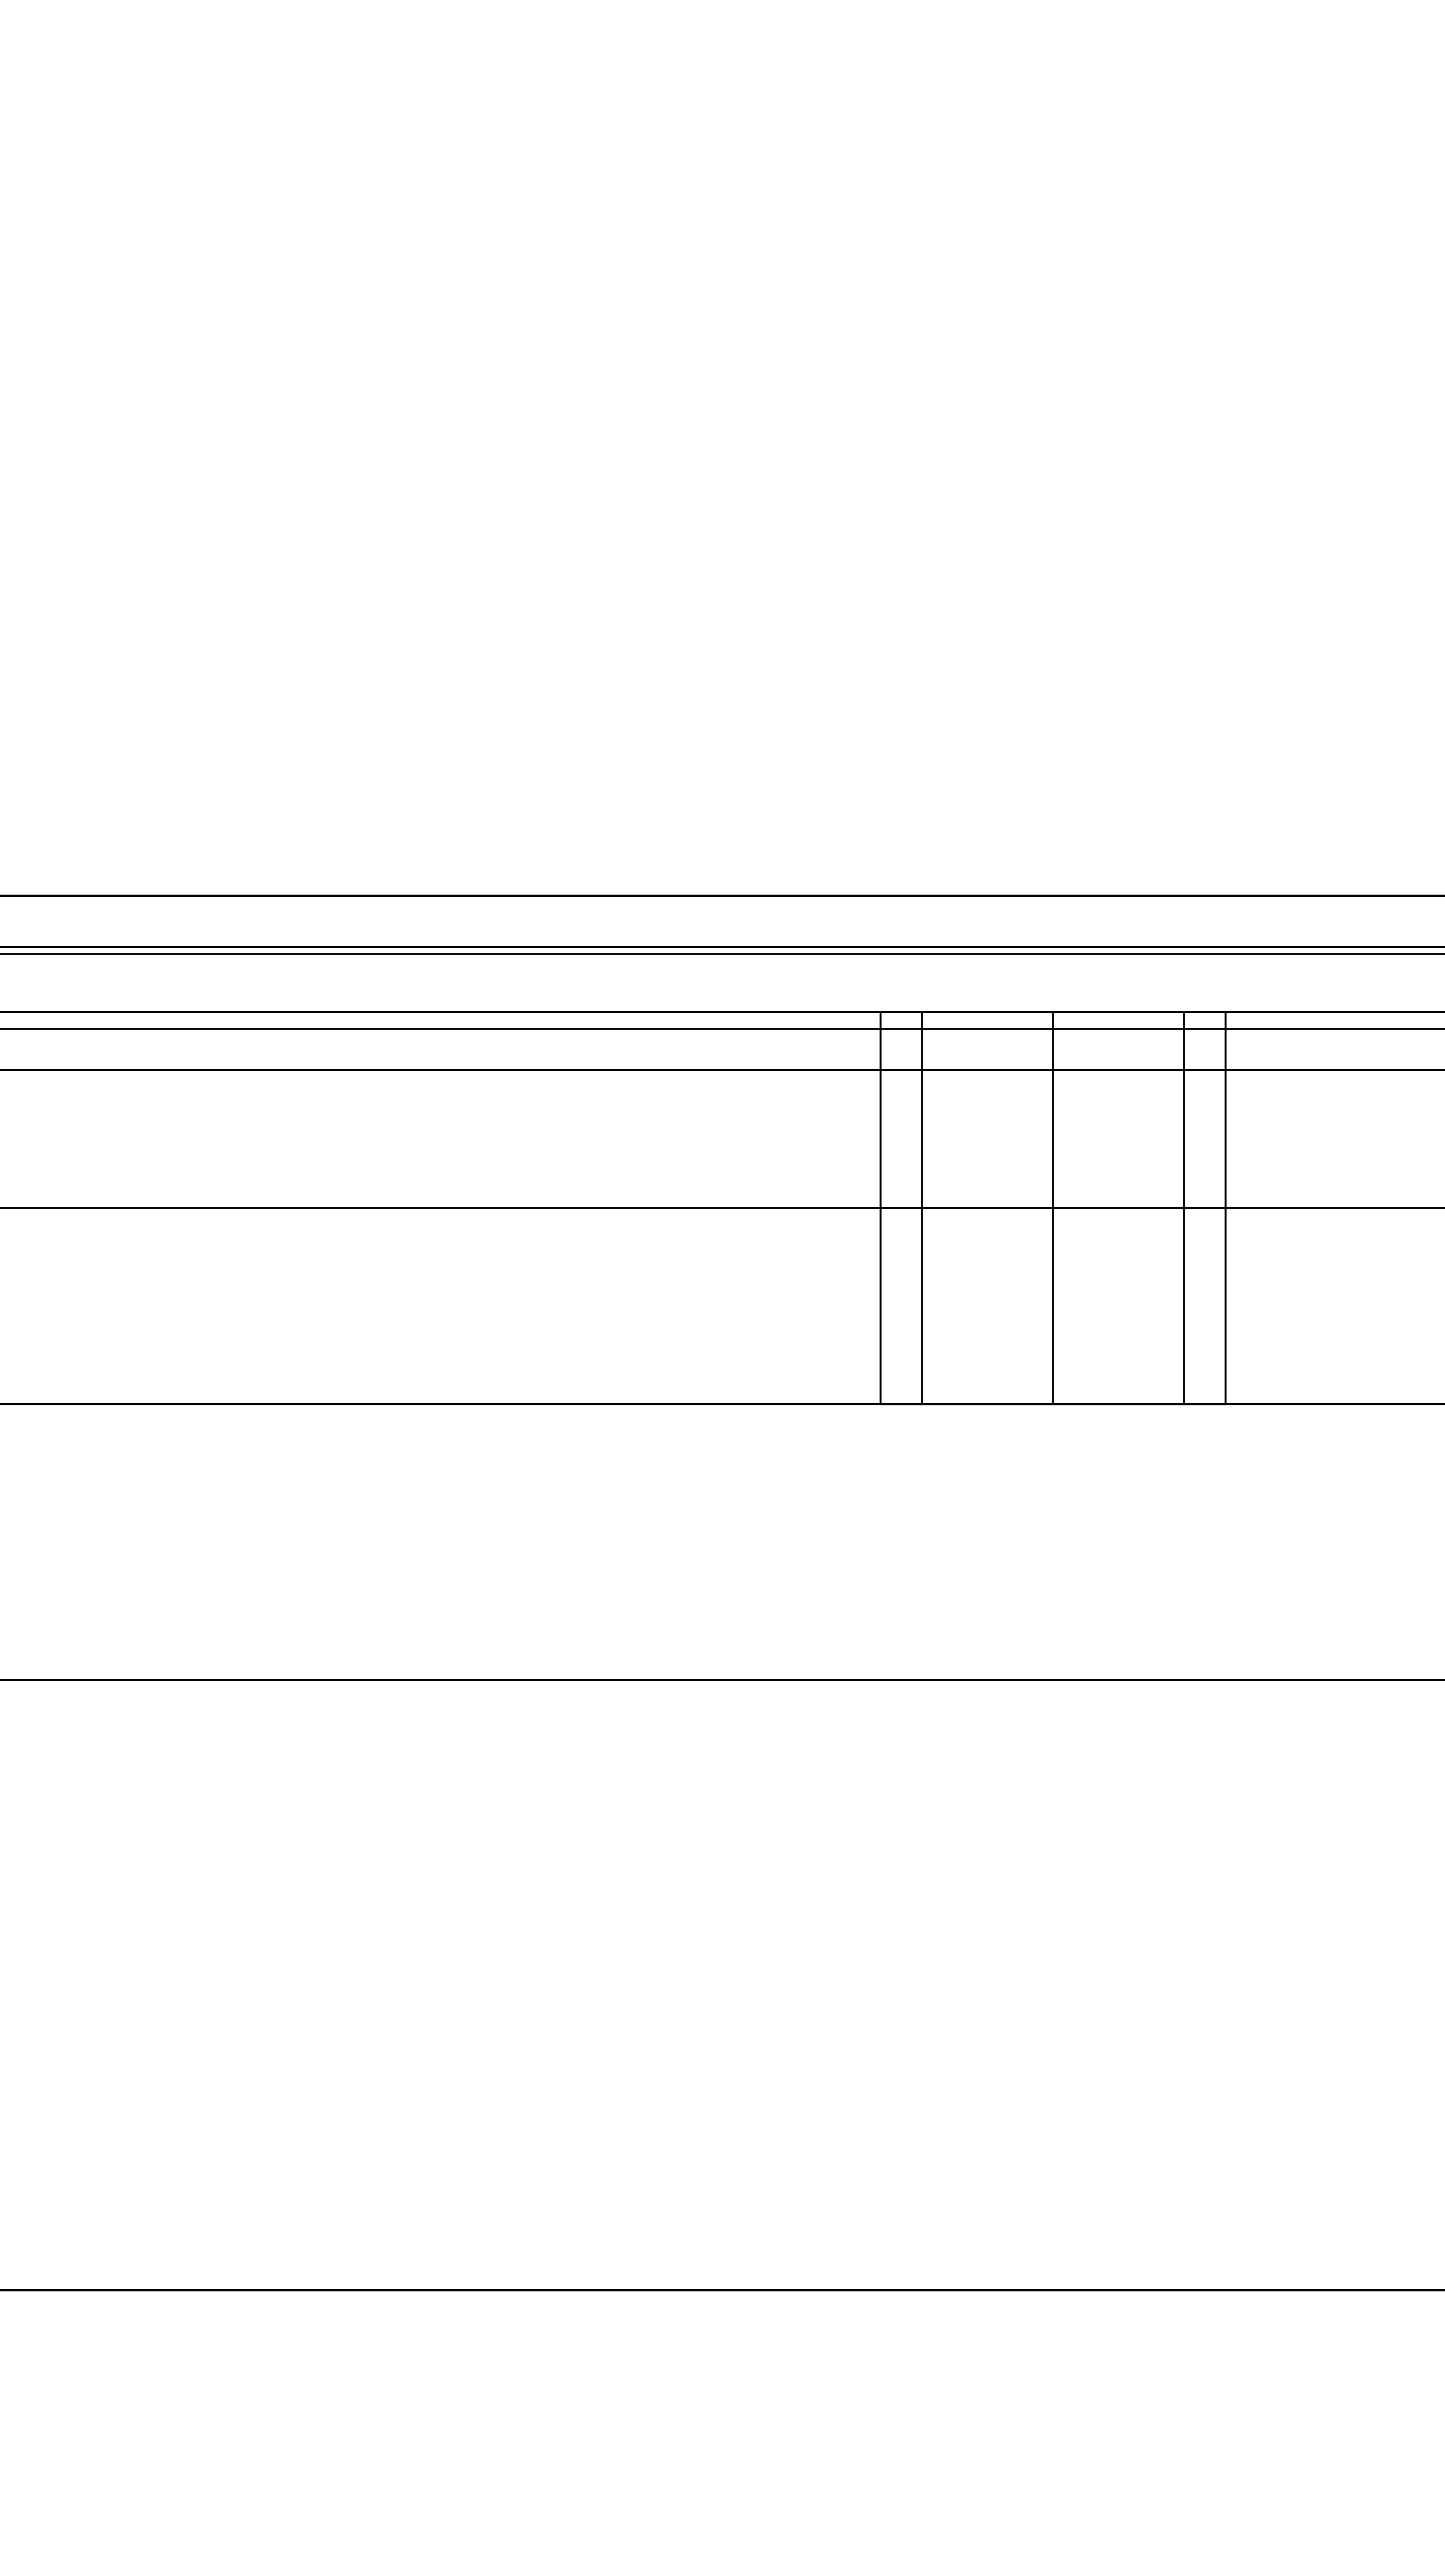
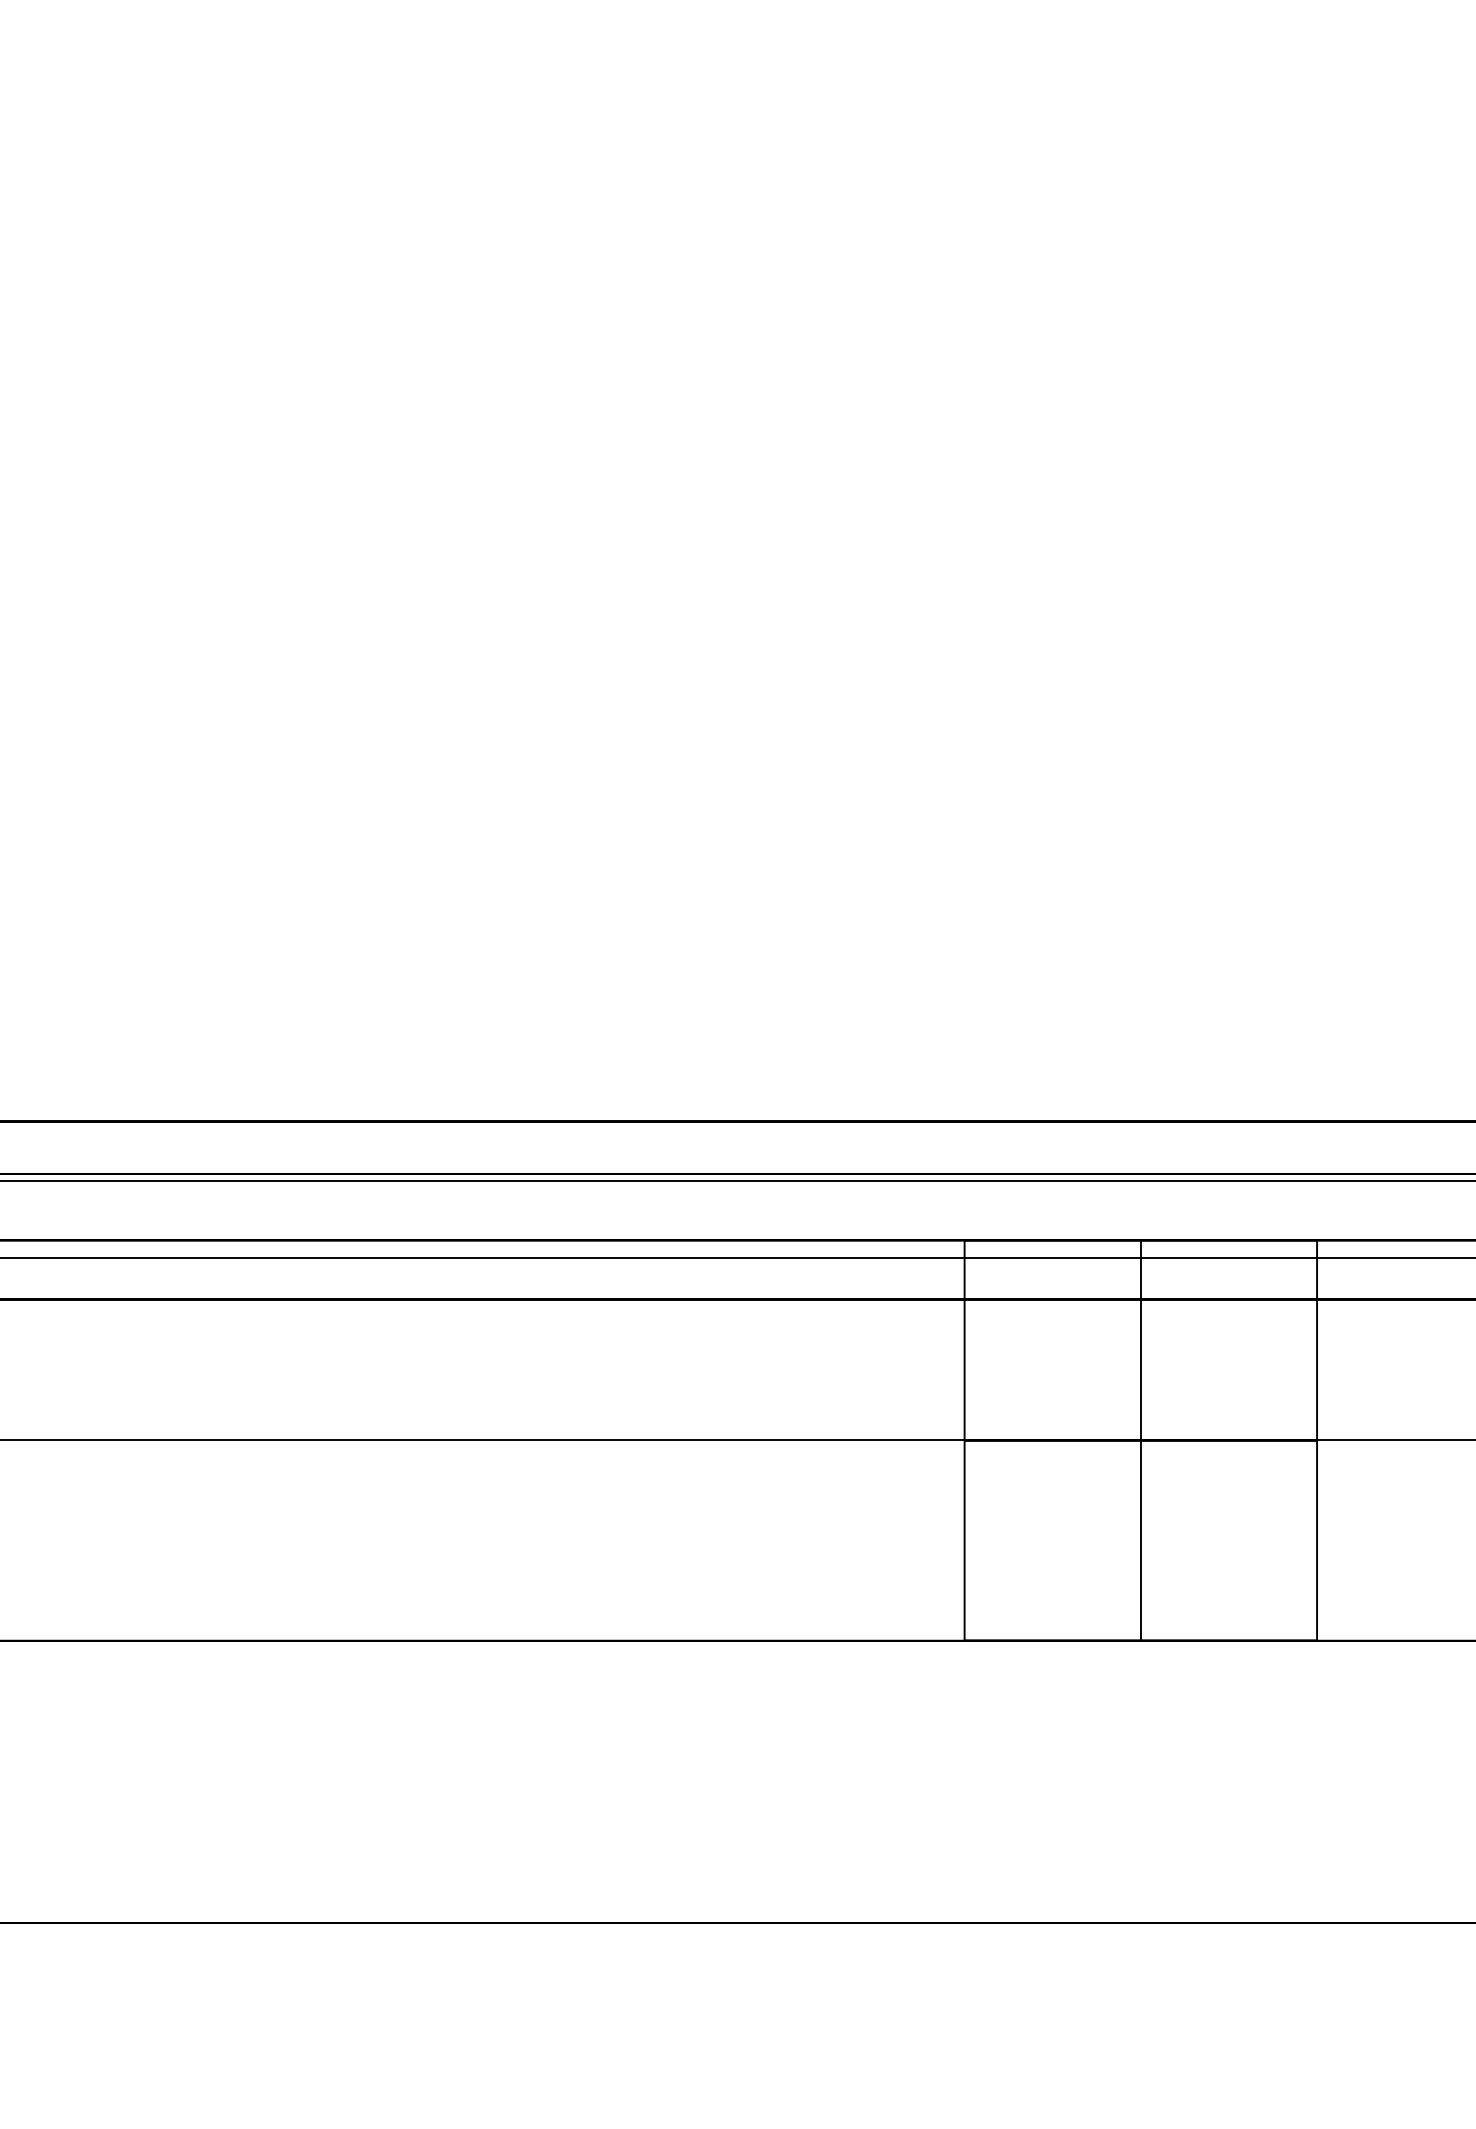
line: (921, 1208) -> (1006, 1440), removed
line: (1184, 1208) -> (1275, 1440), removed

